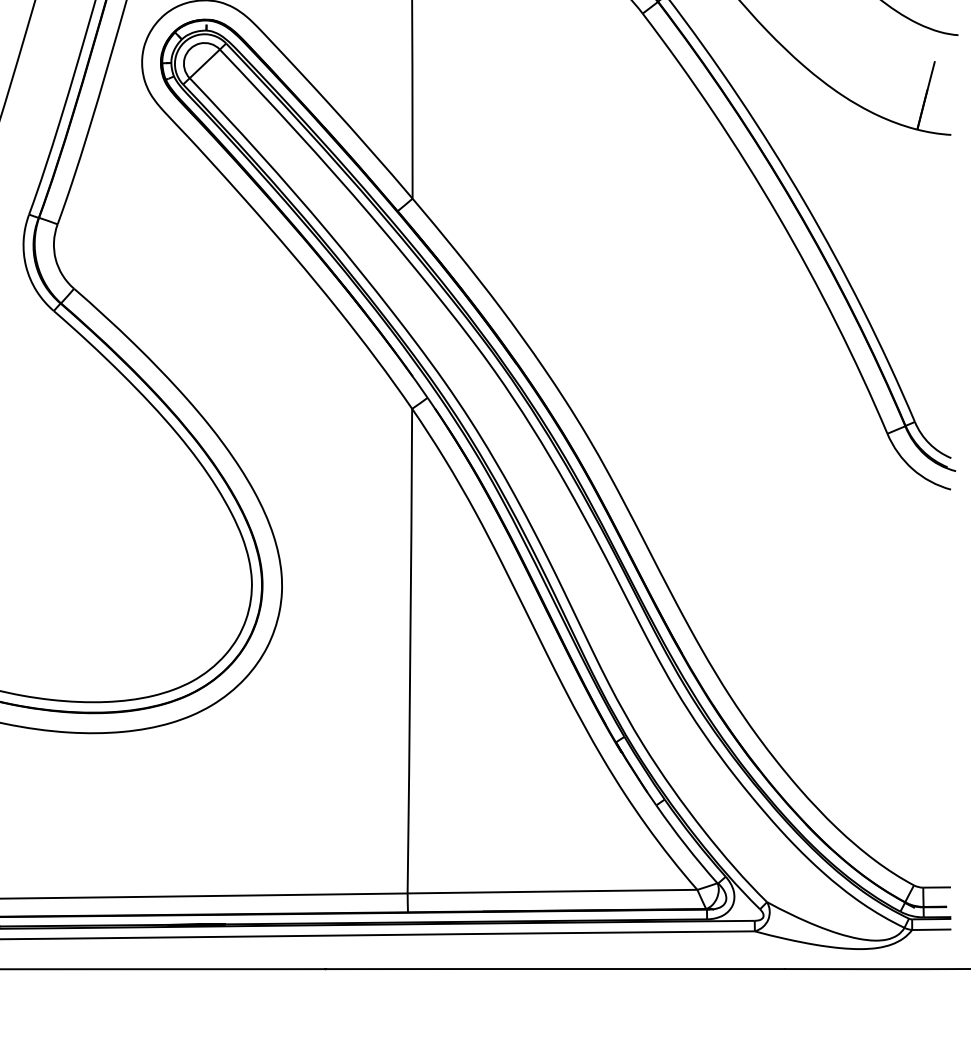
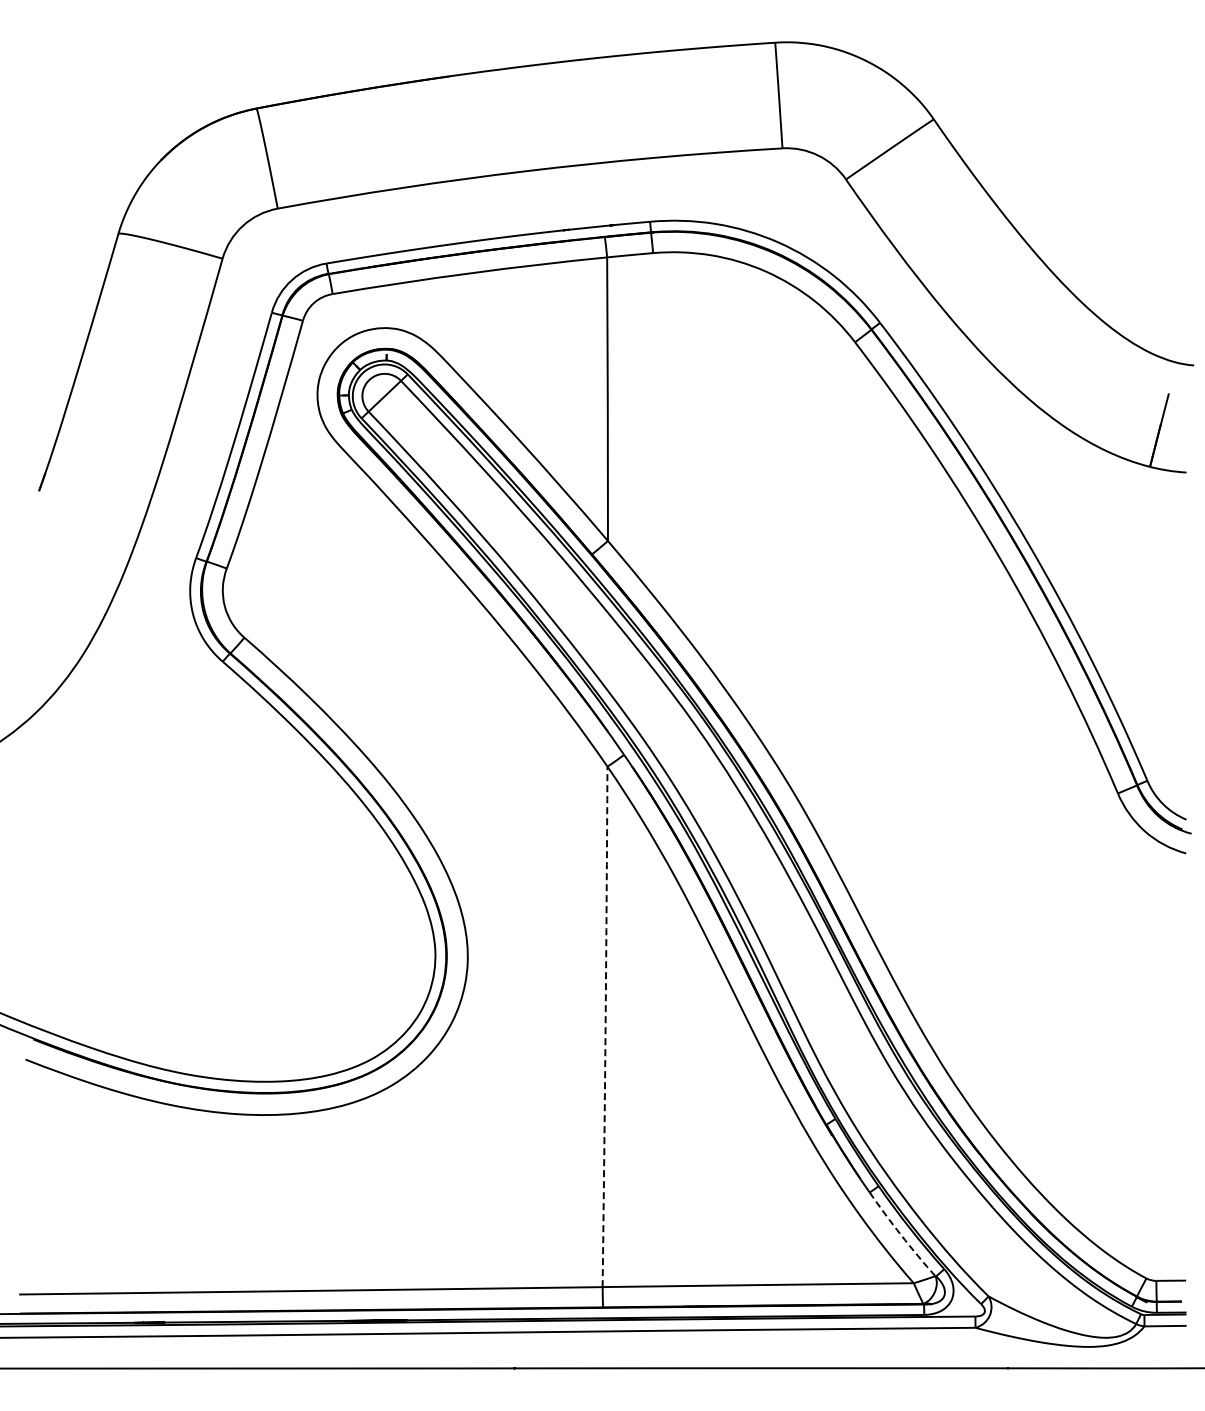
arc: (410, 651) -> (605, 1027), solid -> dashed
arc: (685, 845) -> (901, 1235), solid -> dashed

